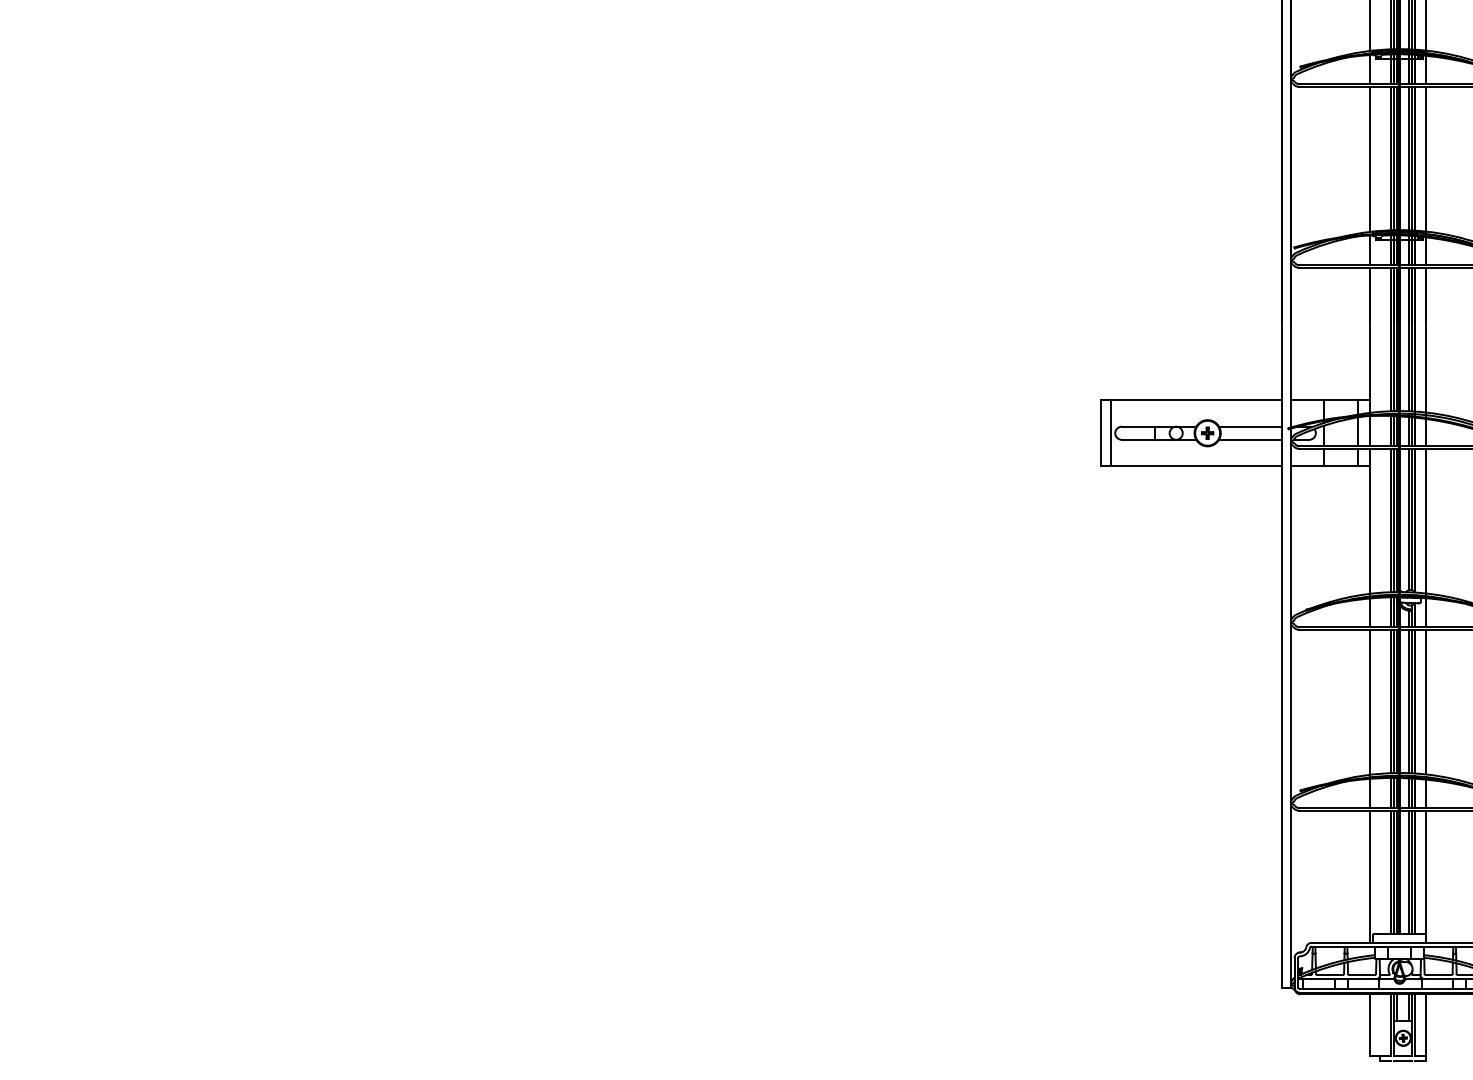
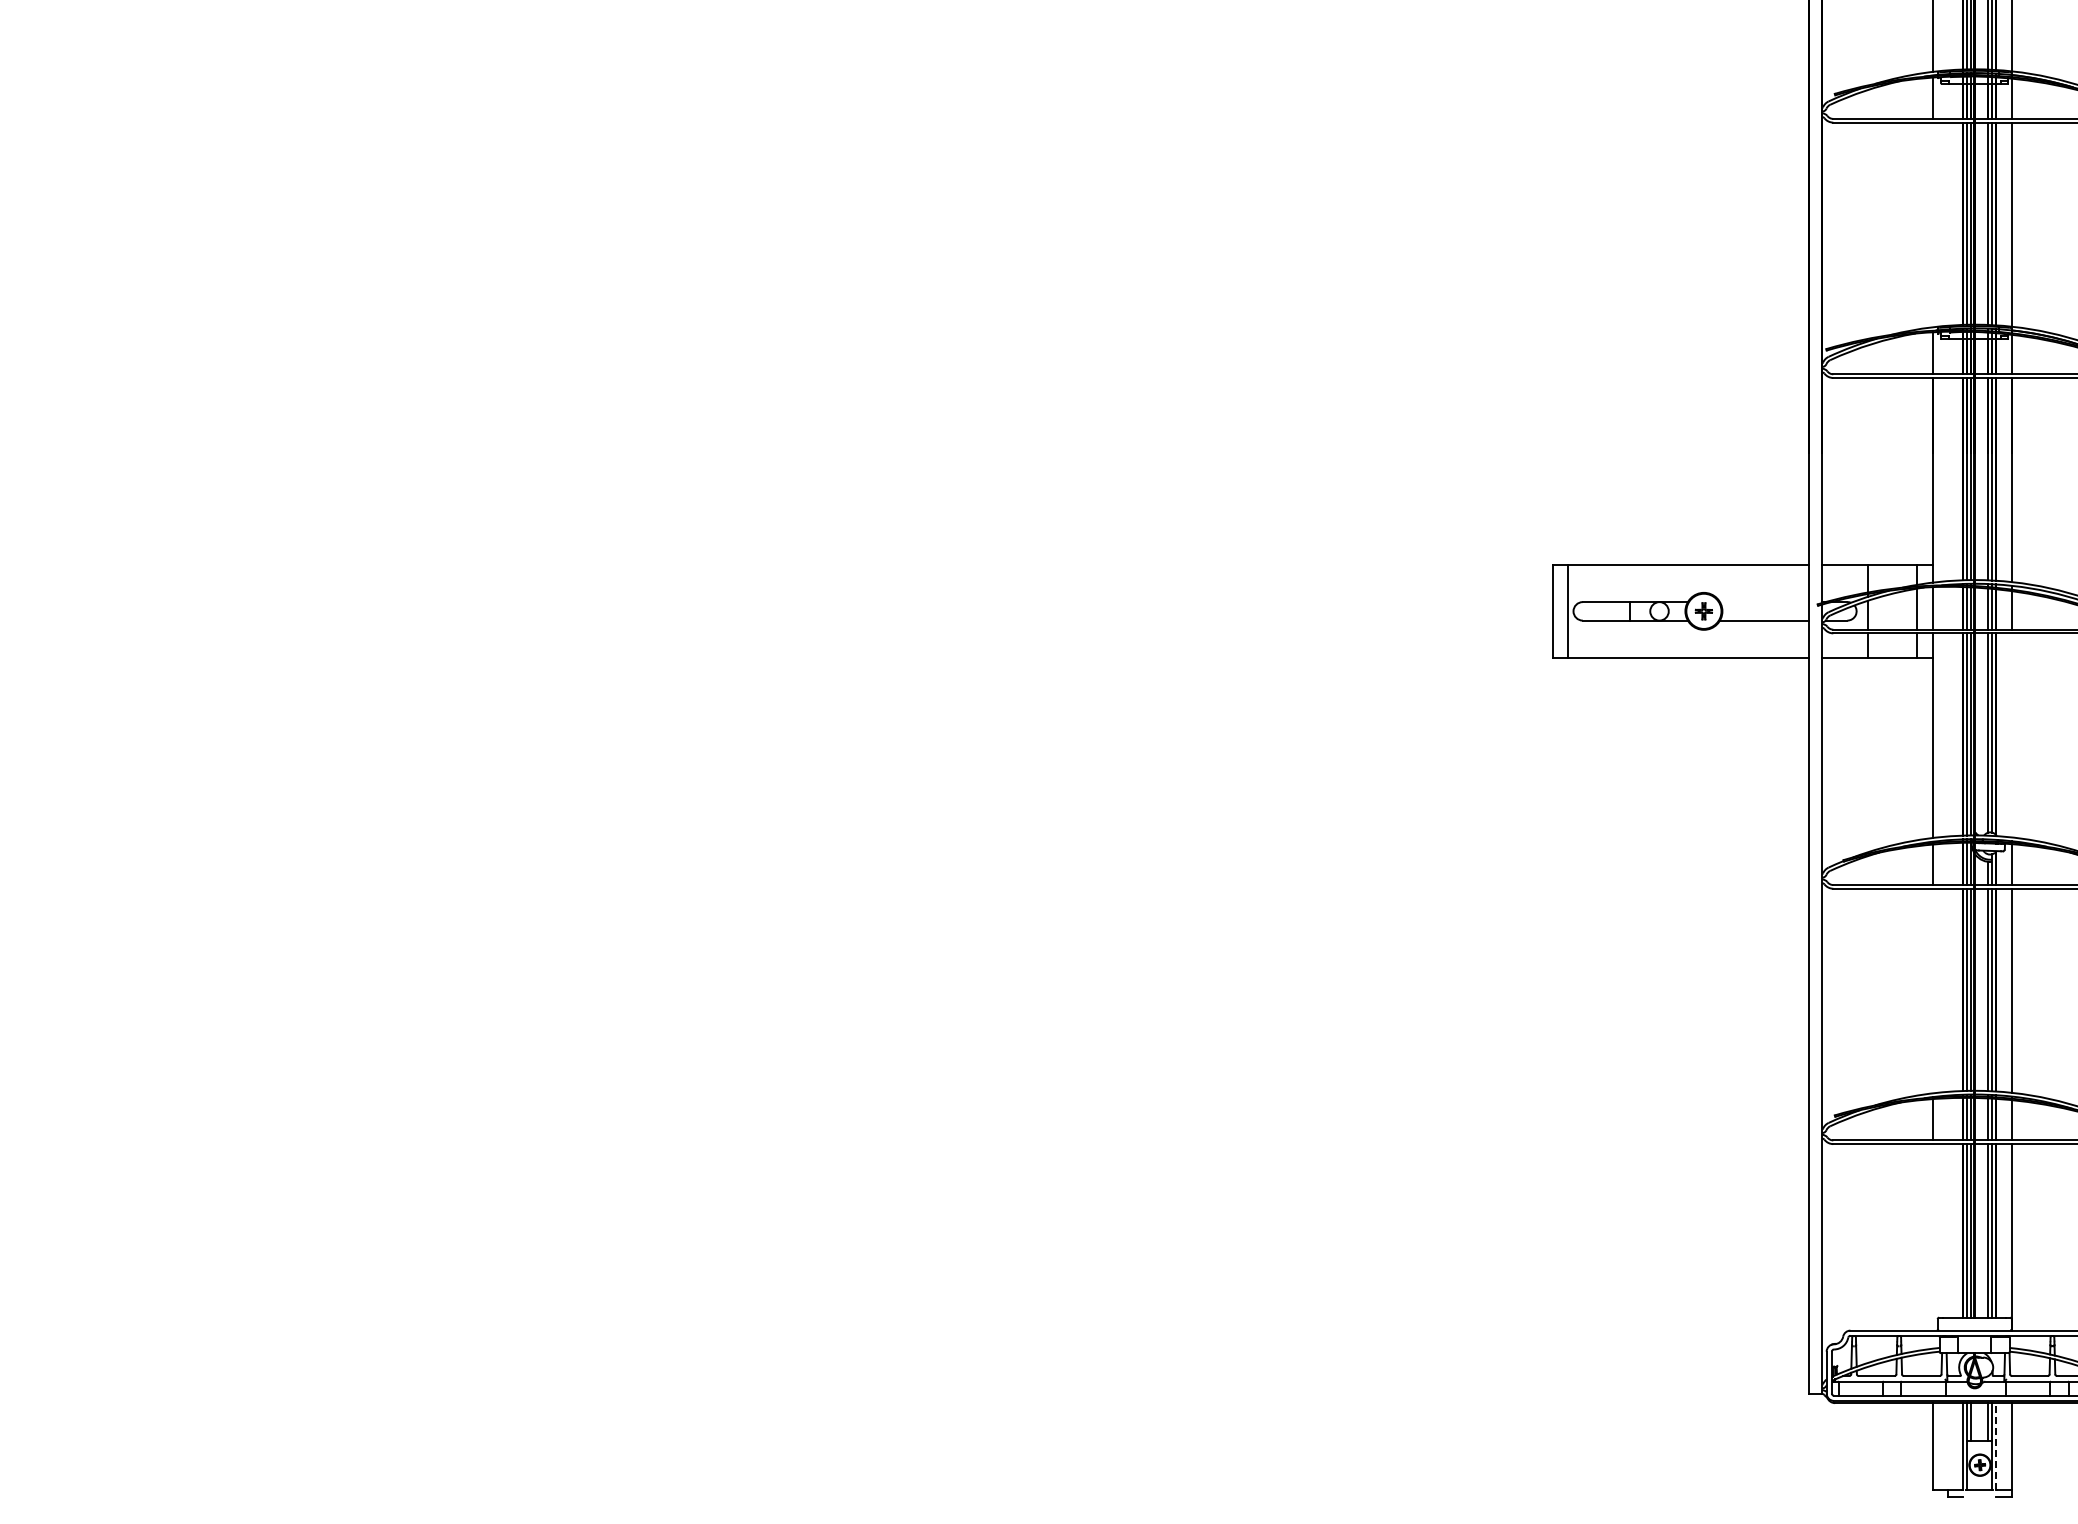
line: (1369, 159) -> (1932, 224), removed
line: (1249, 426) -> (1763, 602), removed
line: (1426, 521) -> (2012, 735), removed
line: (1369, 701) -> (1932, 990), removed
line: (1369, 876) -> (1932, 1237), removed
line: (1414, 1025) -> (1996, 1446), solid -> dashed
line: (1402, 1060) -> (1979, 1496), removed

